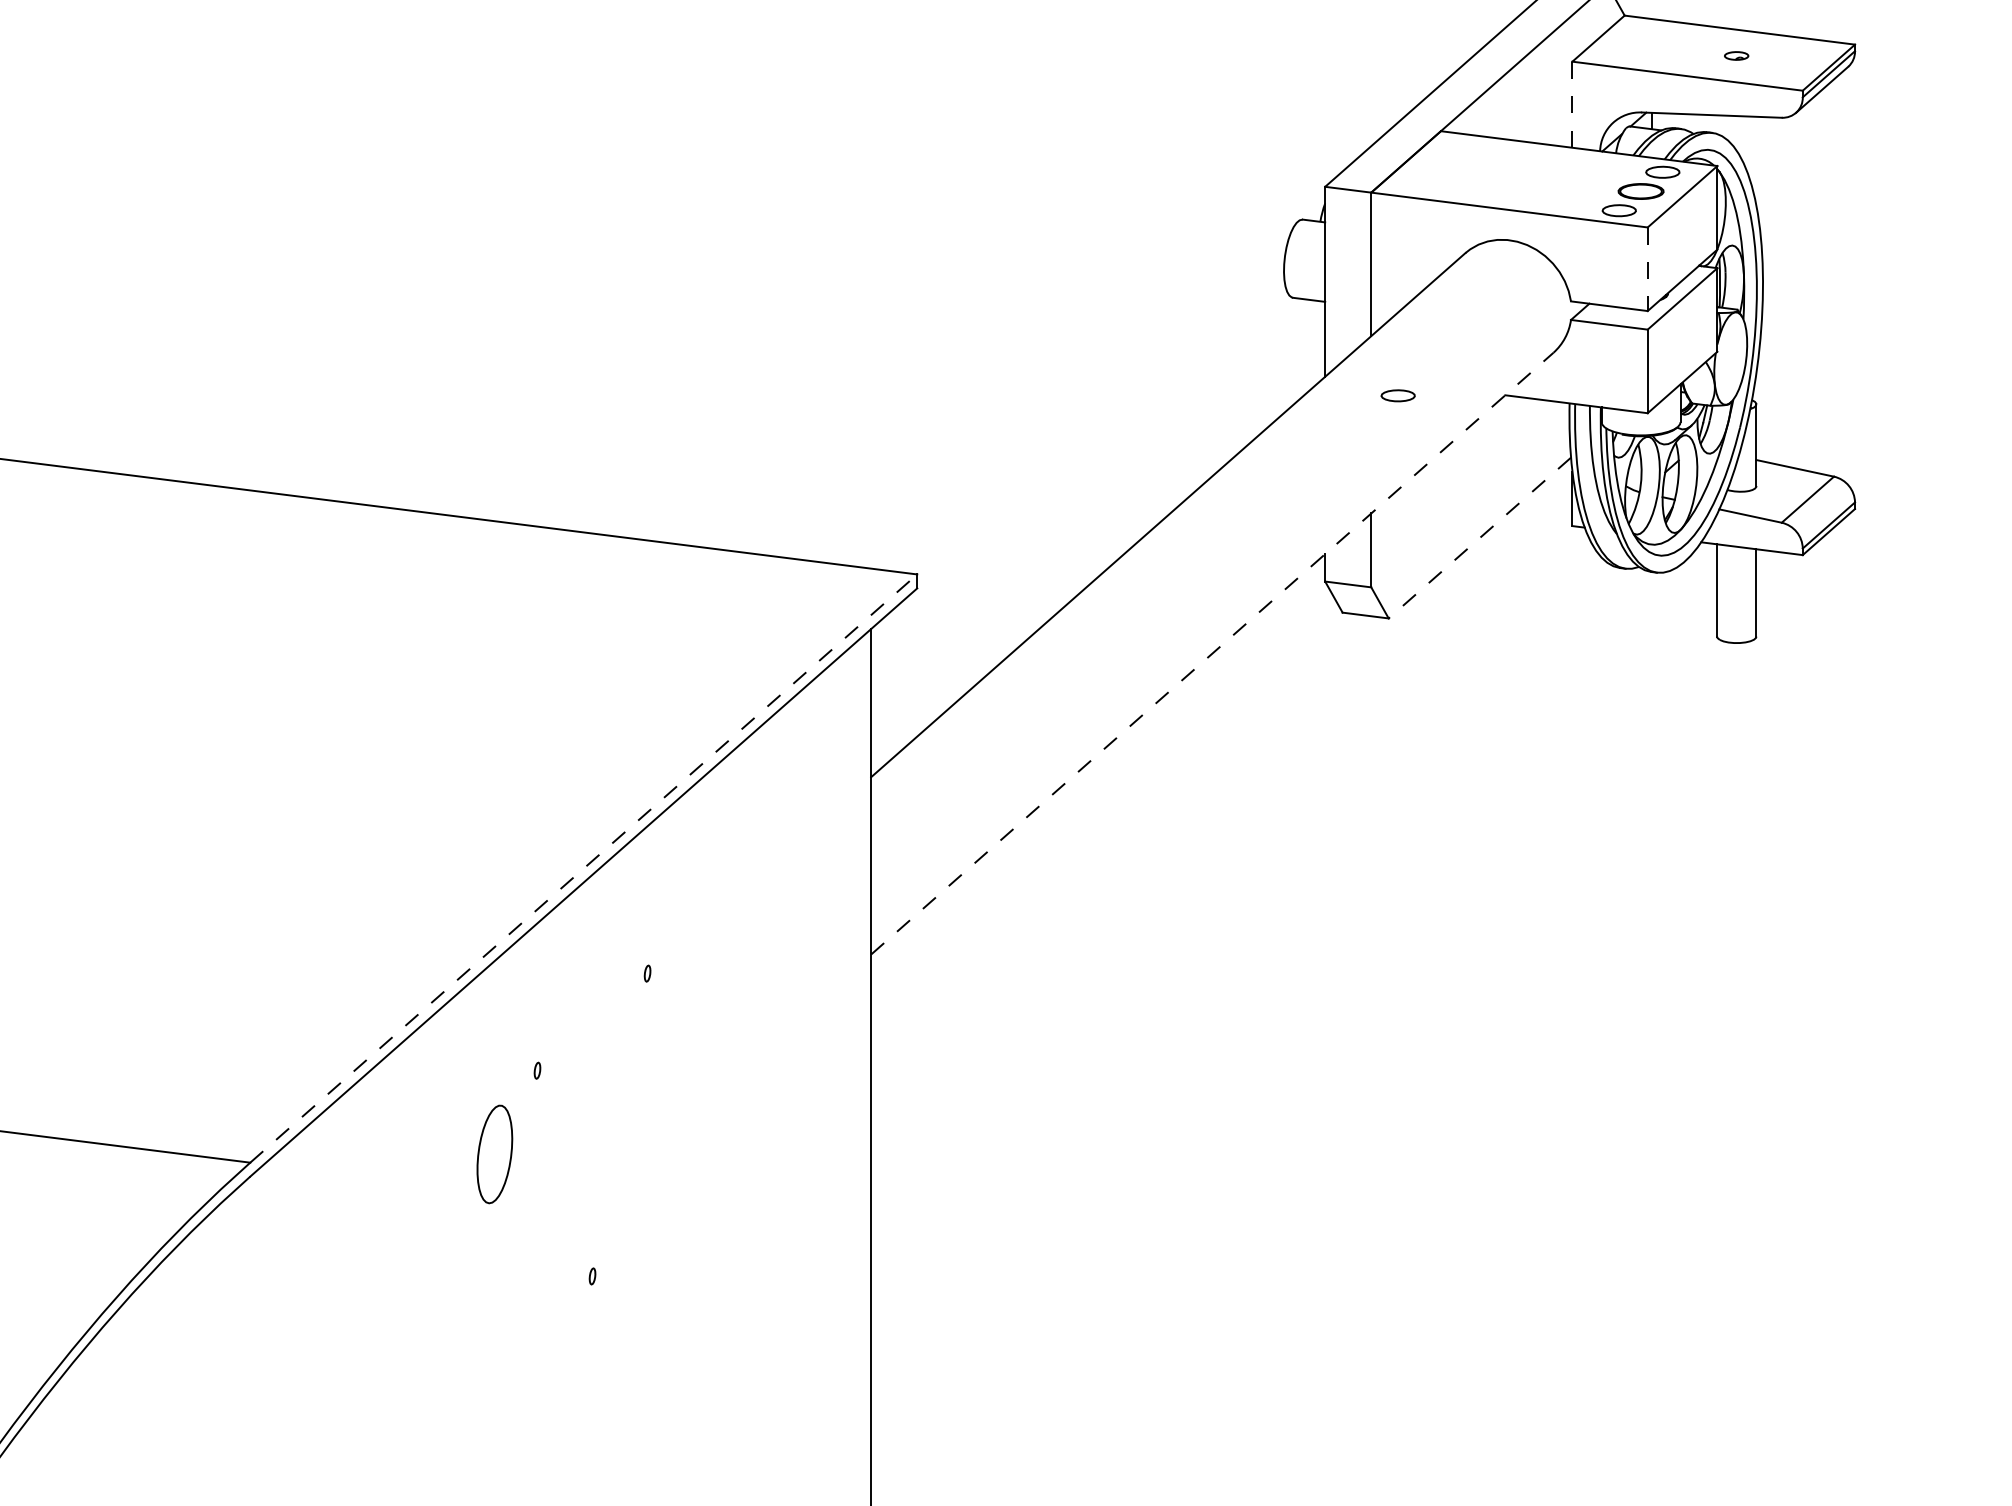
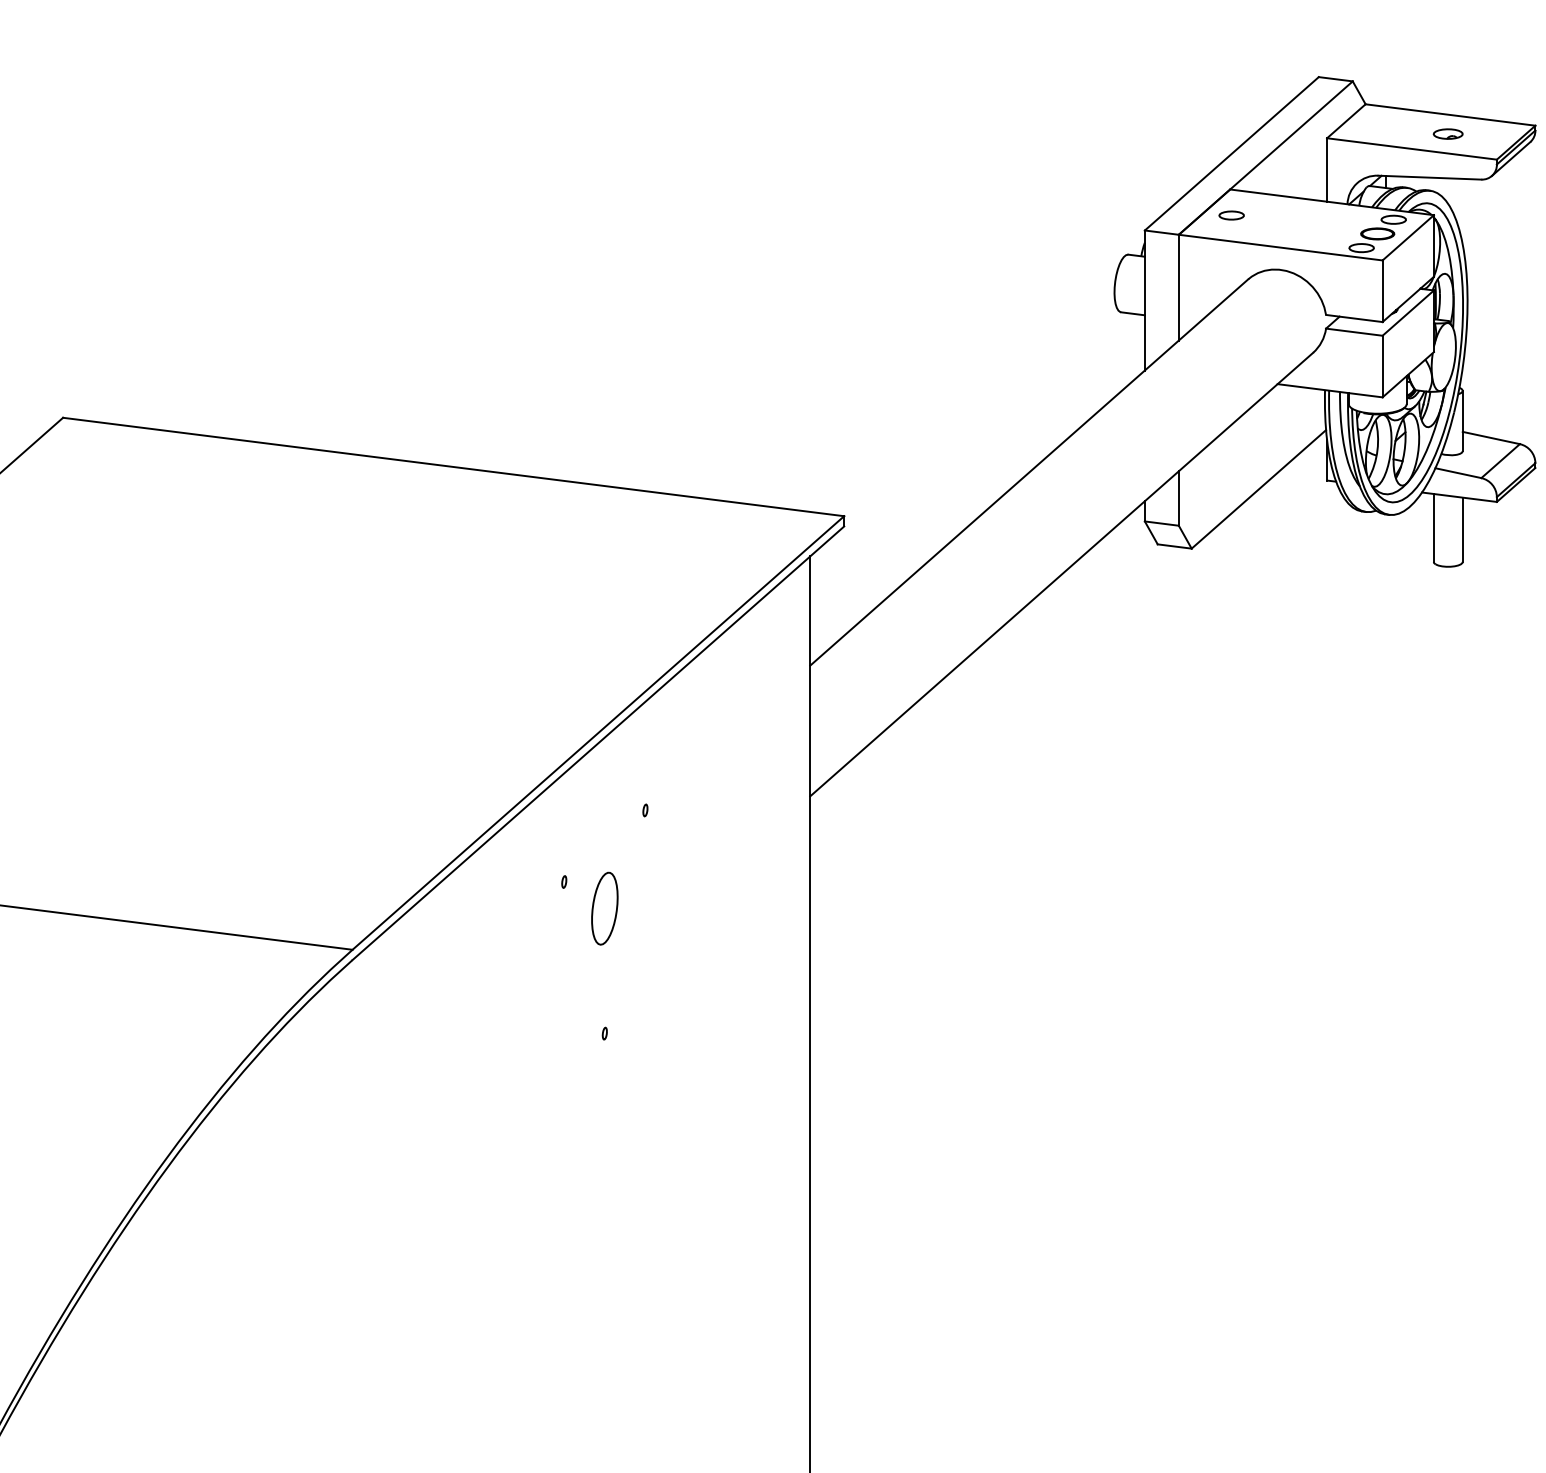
part: (1735, 55) -> (1447, 133), size x1.67
line: (1572, 104) -> (1327, 169), dashed -> solid
line: (1647, 269) -> (1382, 291), dashed -> solid
part: (1397, 395) -> (1231, 215), moved
line: (1479, 538) -> (1258, 489), dashed -> solid
line: (1213, 653) -> (1062, 574), dashed -> solid
line: (583, 869) -> (598, 733), dashed -> solid
part: (494, 1154) -> (604, 908), moved

